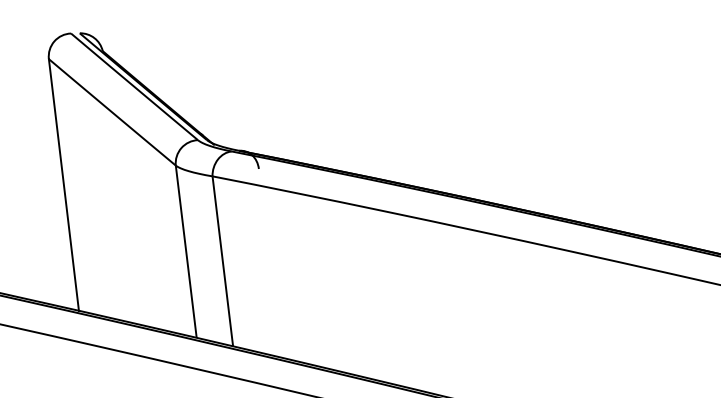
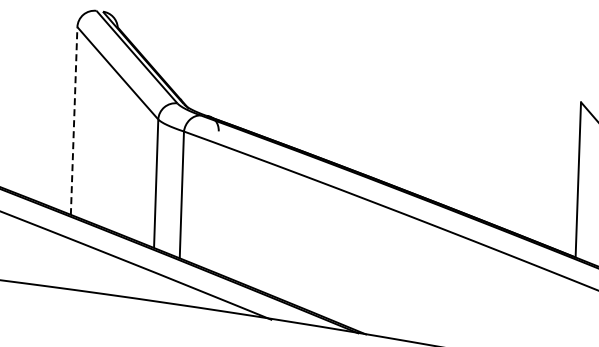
line: (64, 184) -> (74, 120), solid -> dashed

